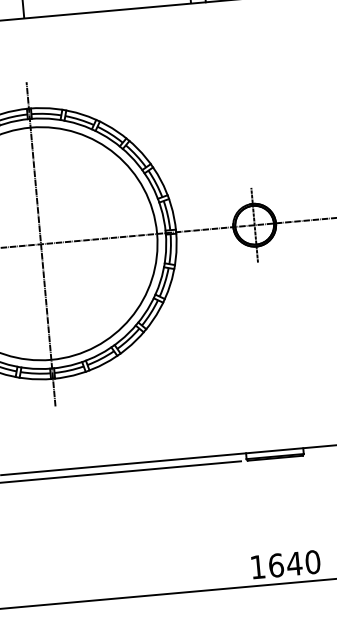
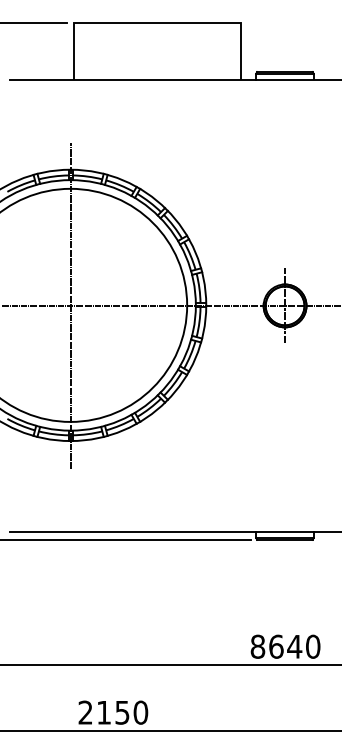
text: (257, 566) -> (257, 646), 1640 -> 8640

